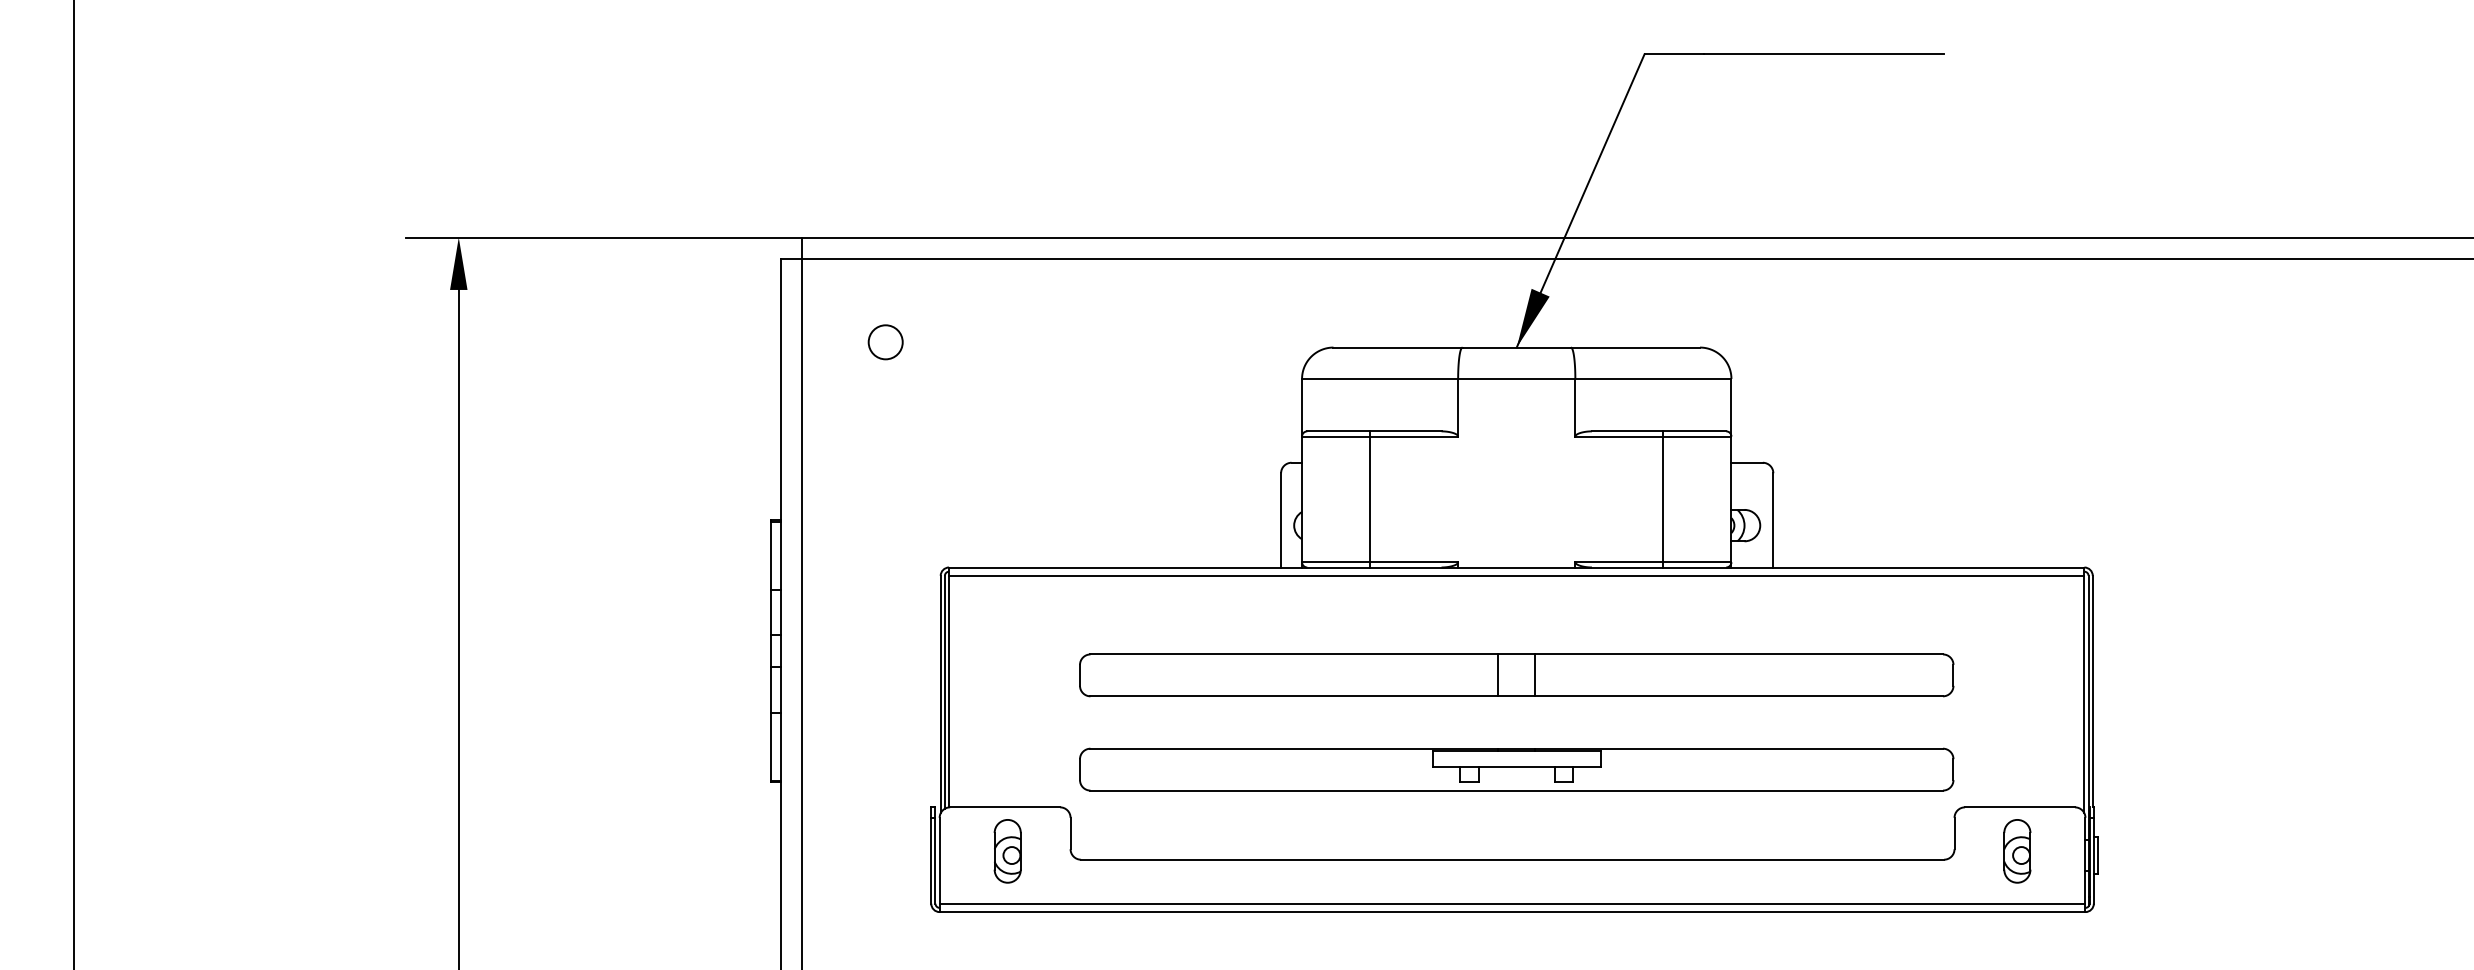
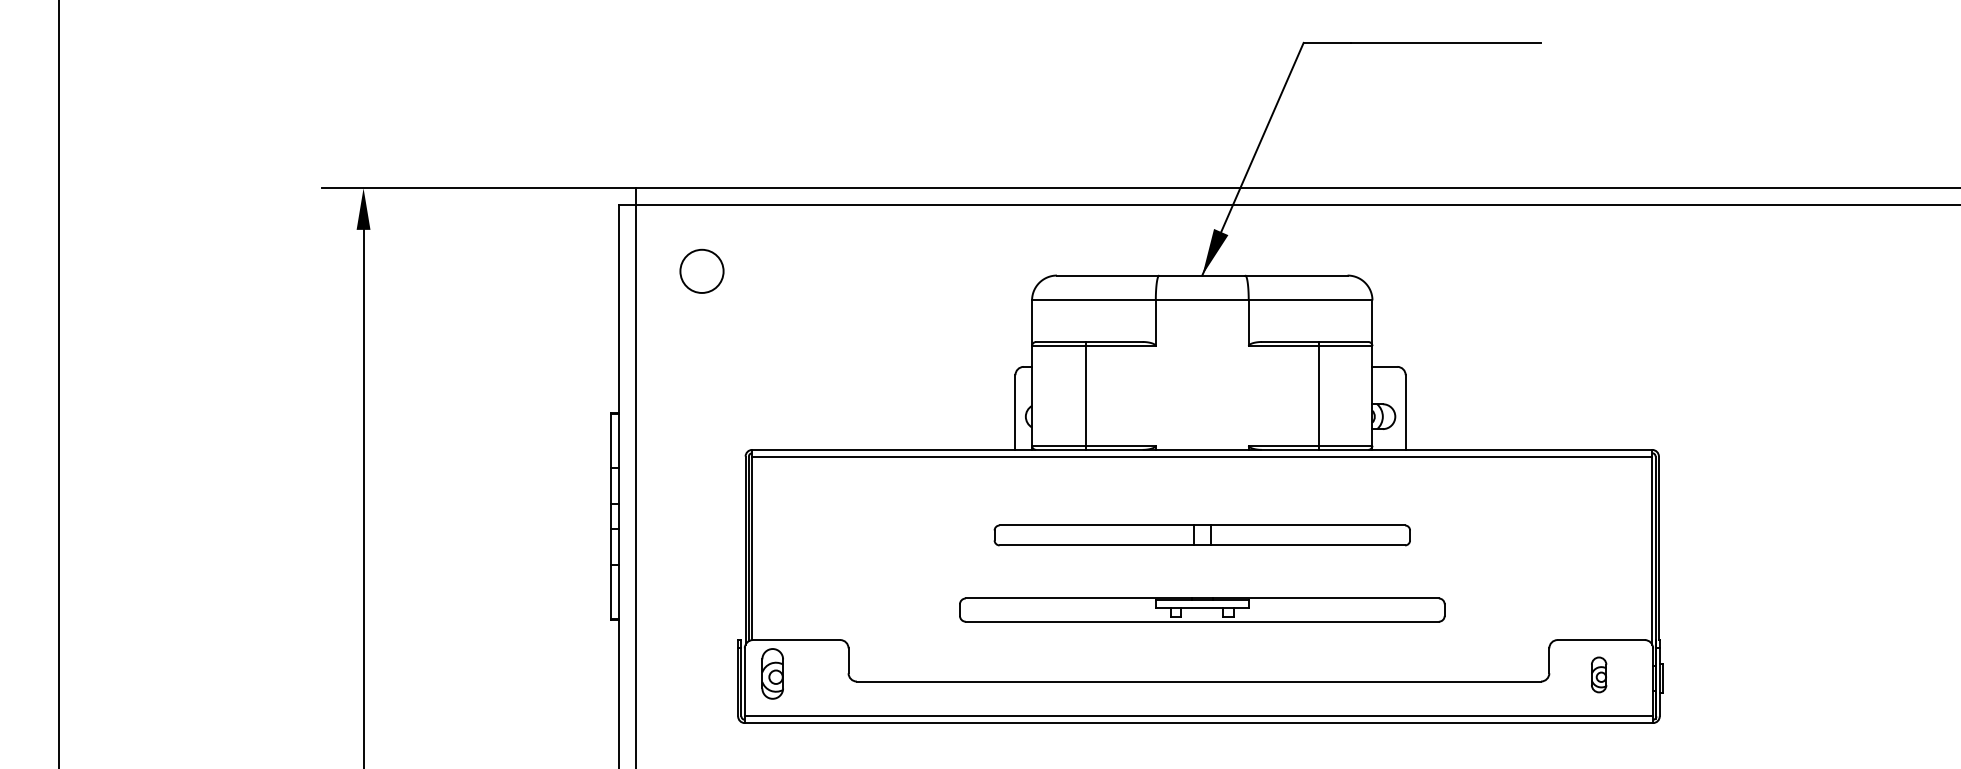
circle: (885, 341) -> (701, 270), size x1.6
part: (1517, 675) -> (1202, 535), size x0.6
part: (1517, 768) -> (1202, 609), size x0.7
part: (1007, 850) -> (772, 673), moved
part: (2016, 850) -> (1598, 674), size x0.7

